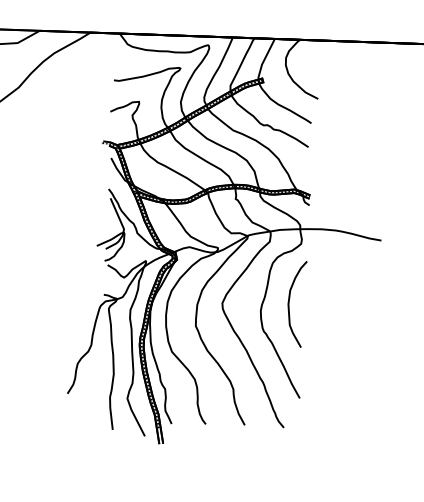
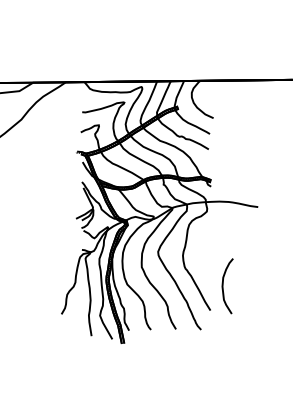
curve: (290, 304) -> (223, 286), moved

